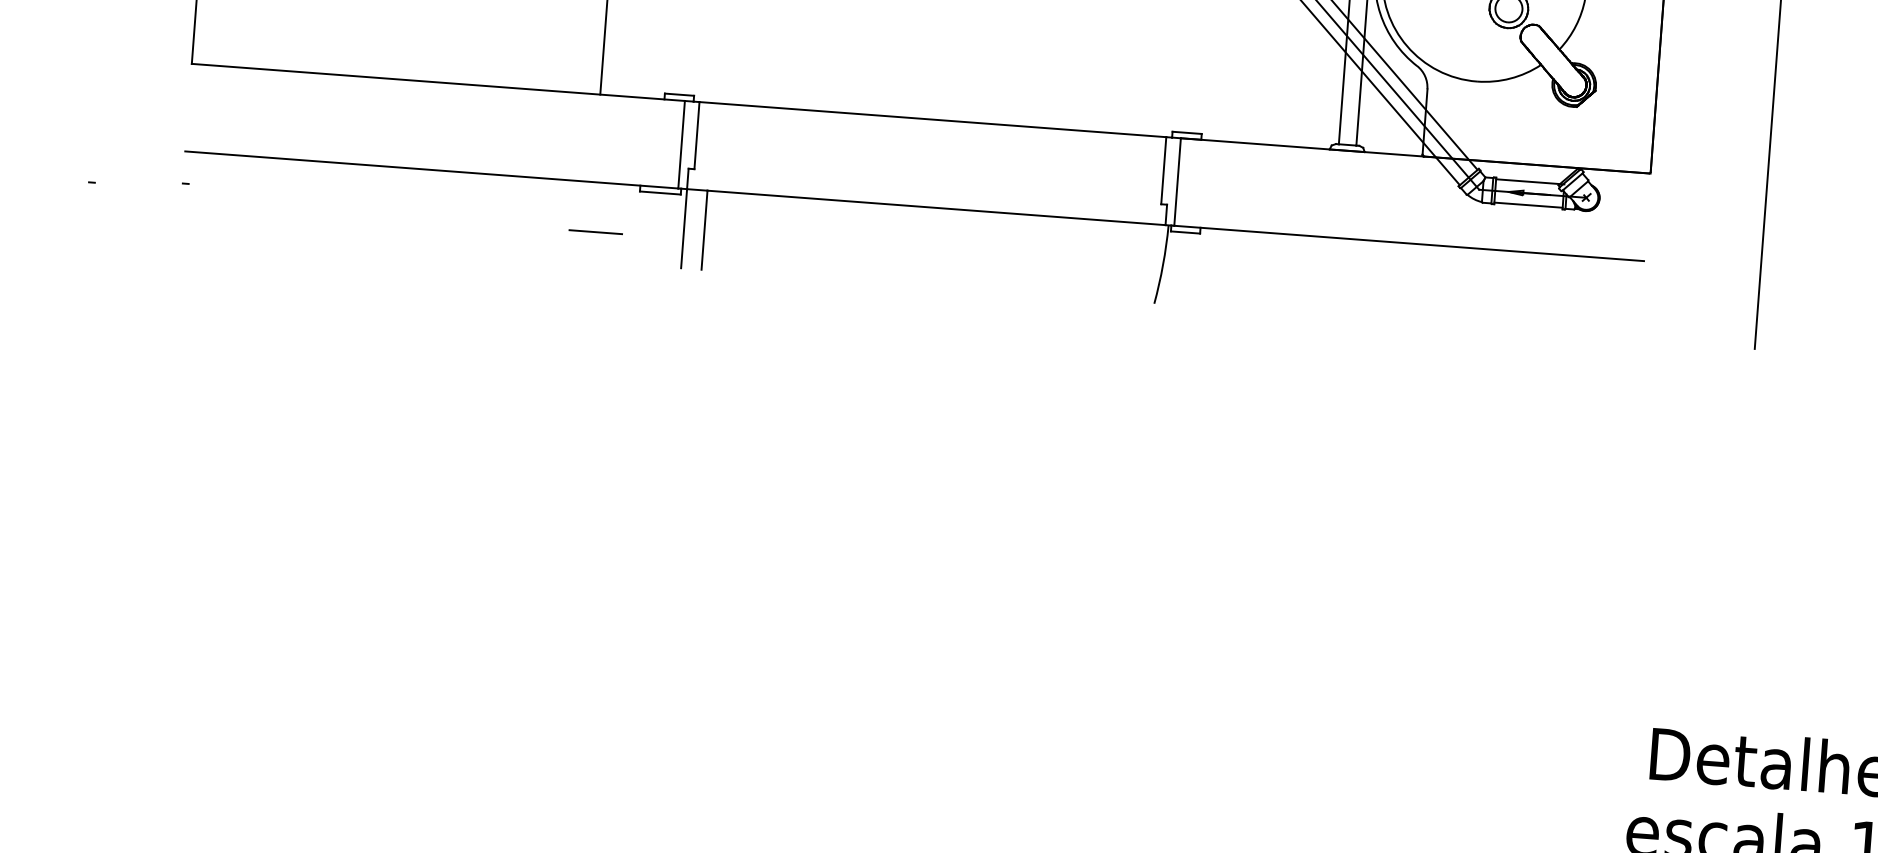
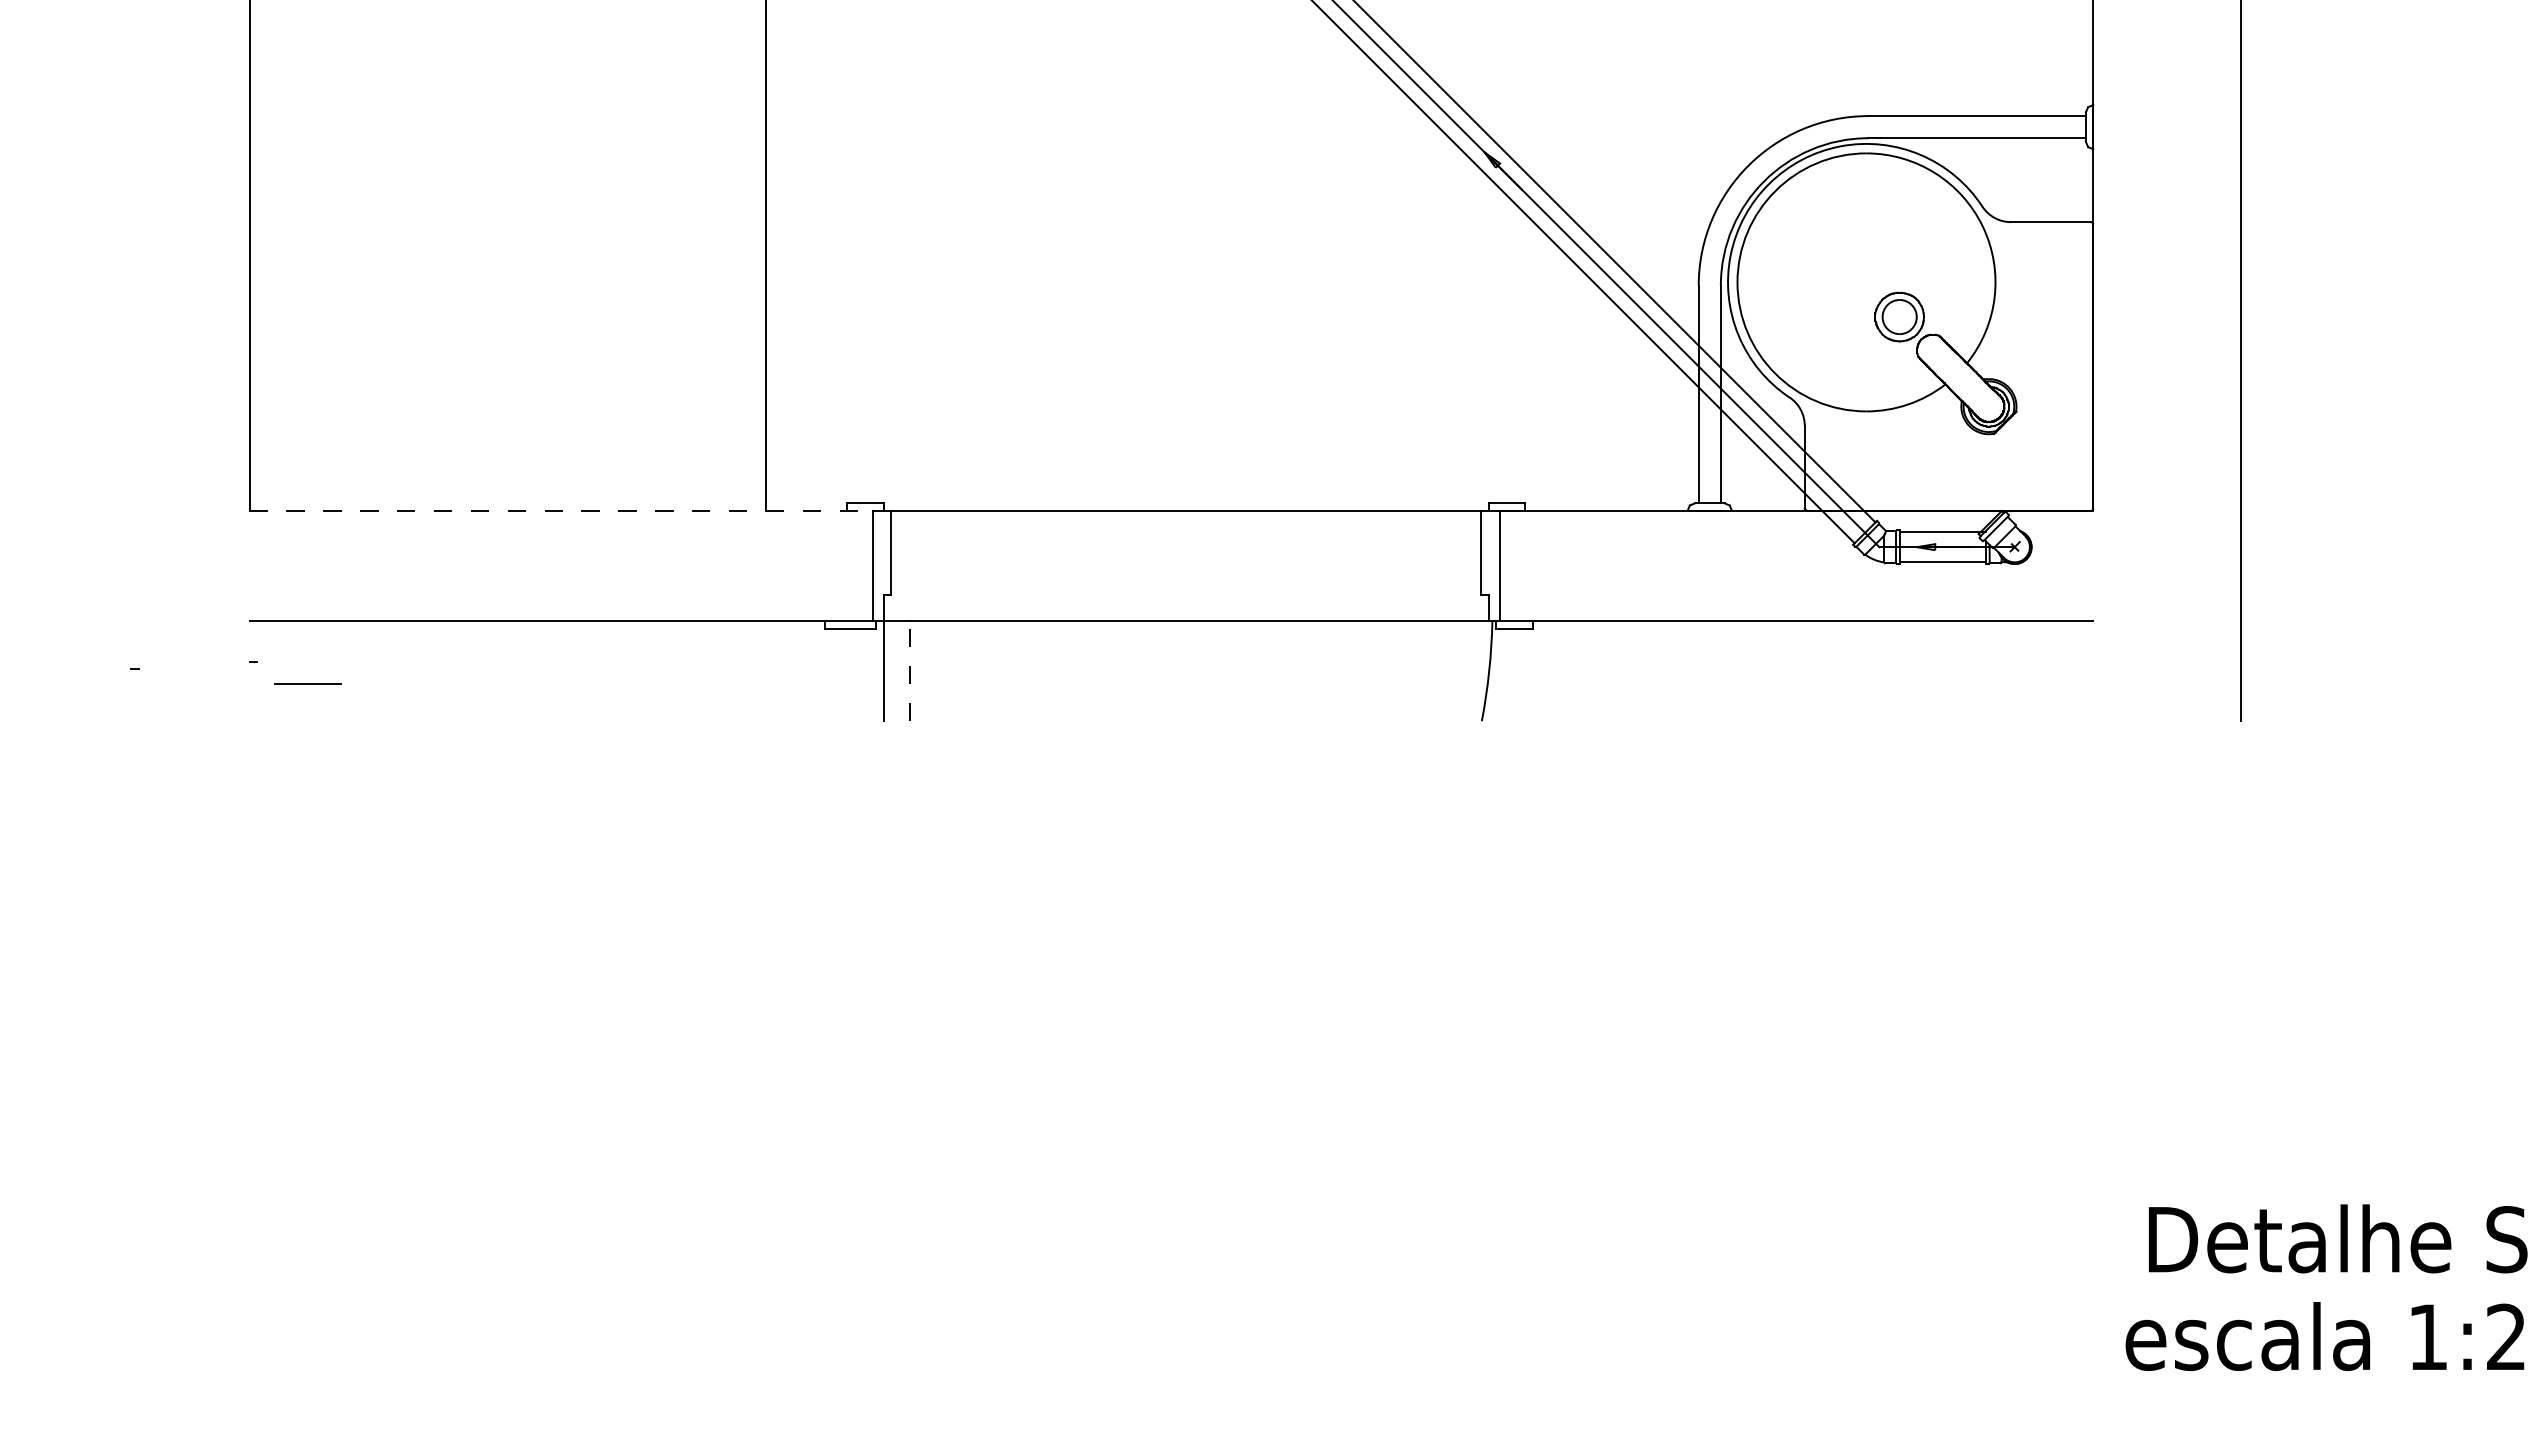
line: (438, 82) -> (561, 510), solid -> dashed
line: (704, 230) -> (909, 671), solid -> dashed
line: (595, 231) -> (307, 683), moved

